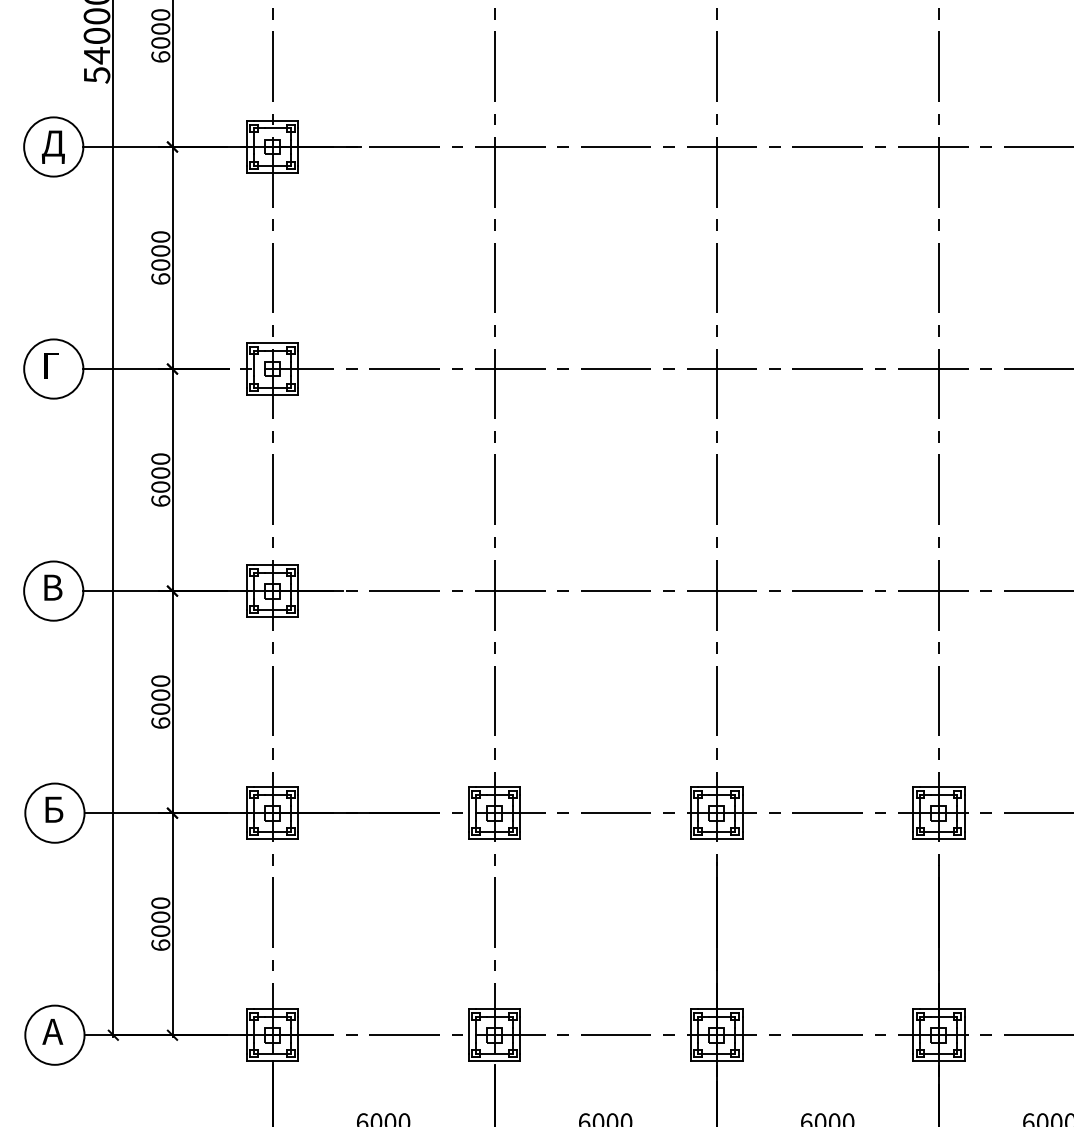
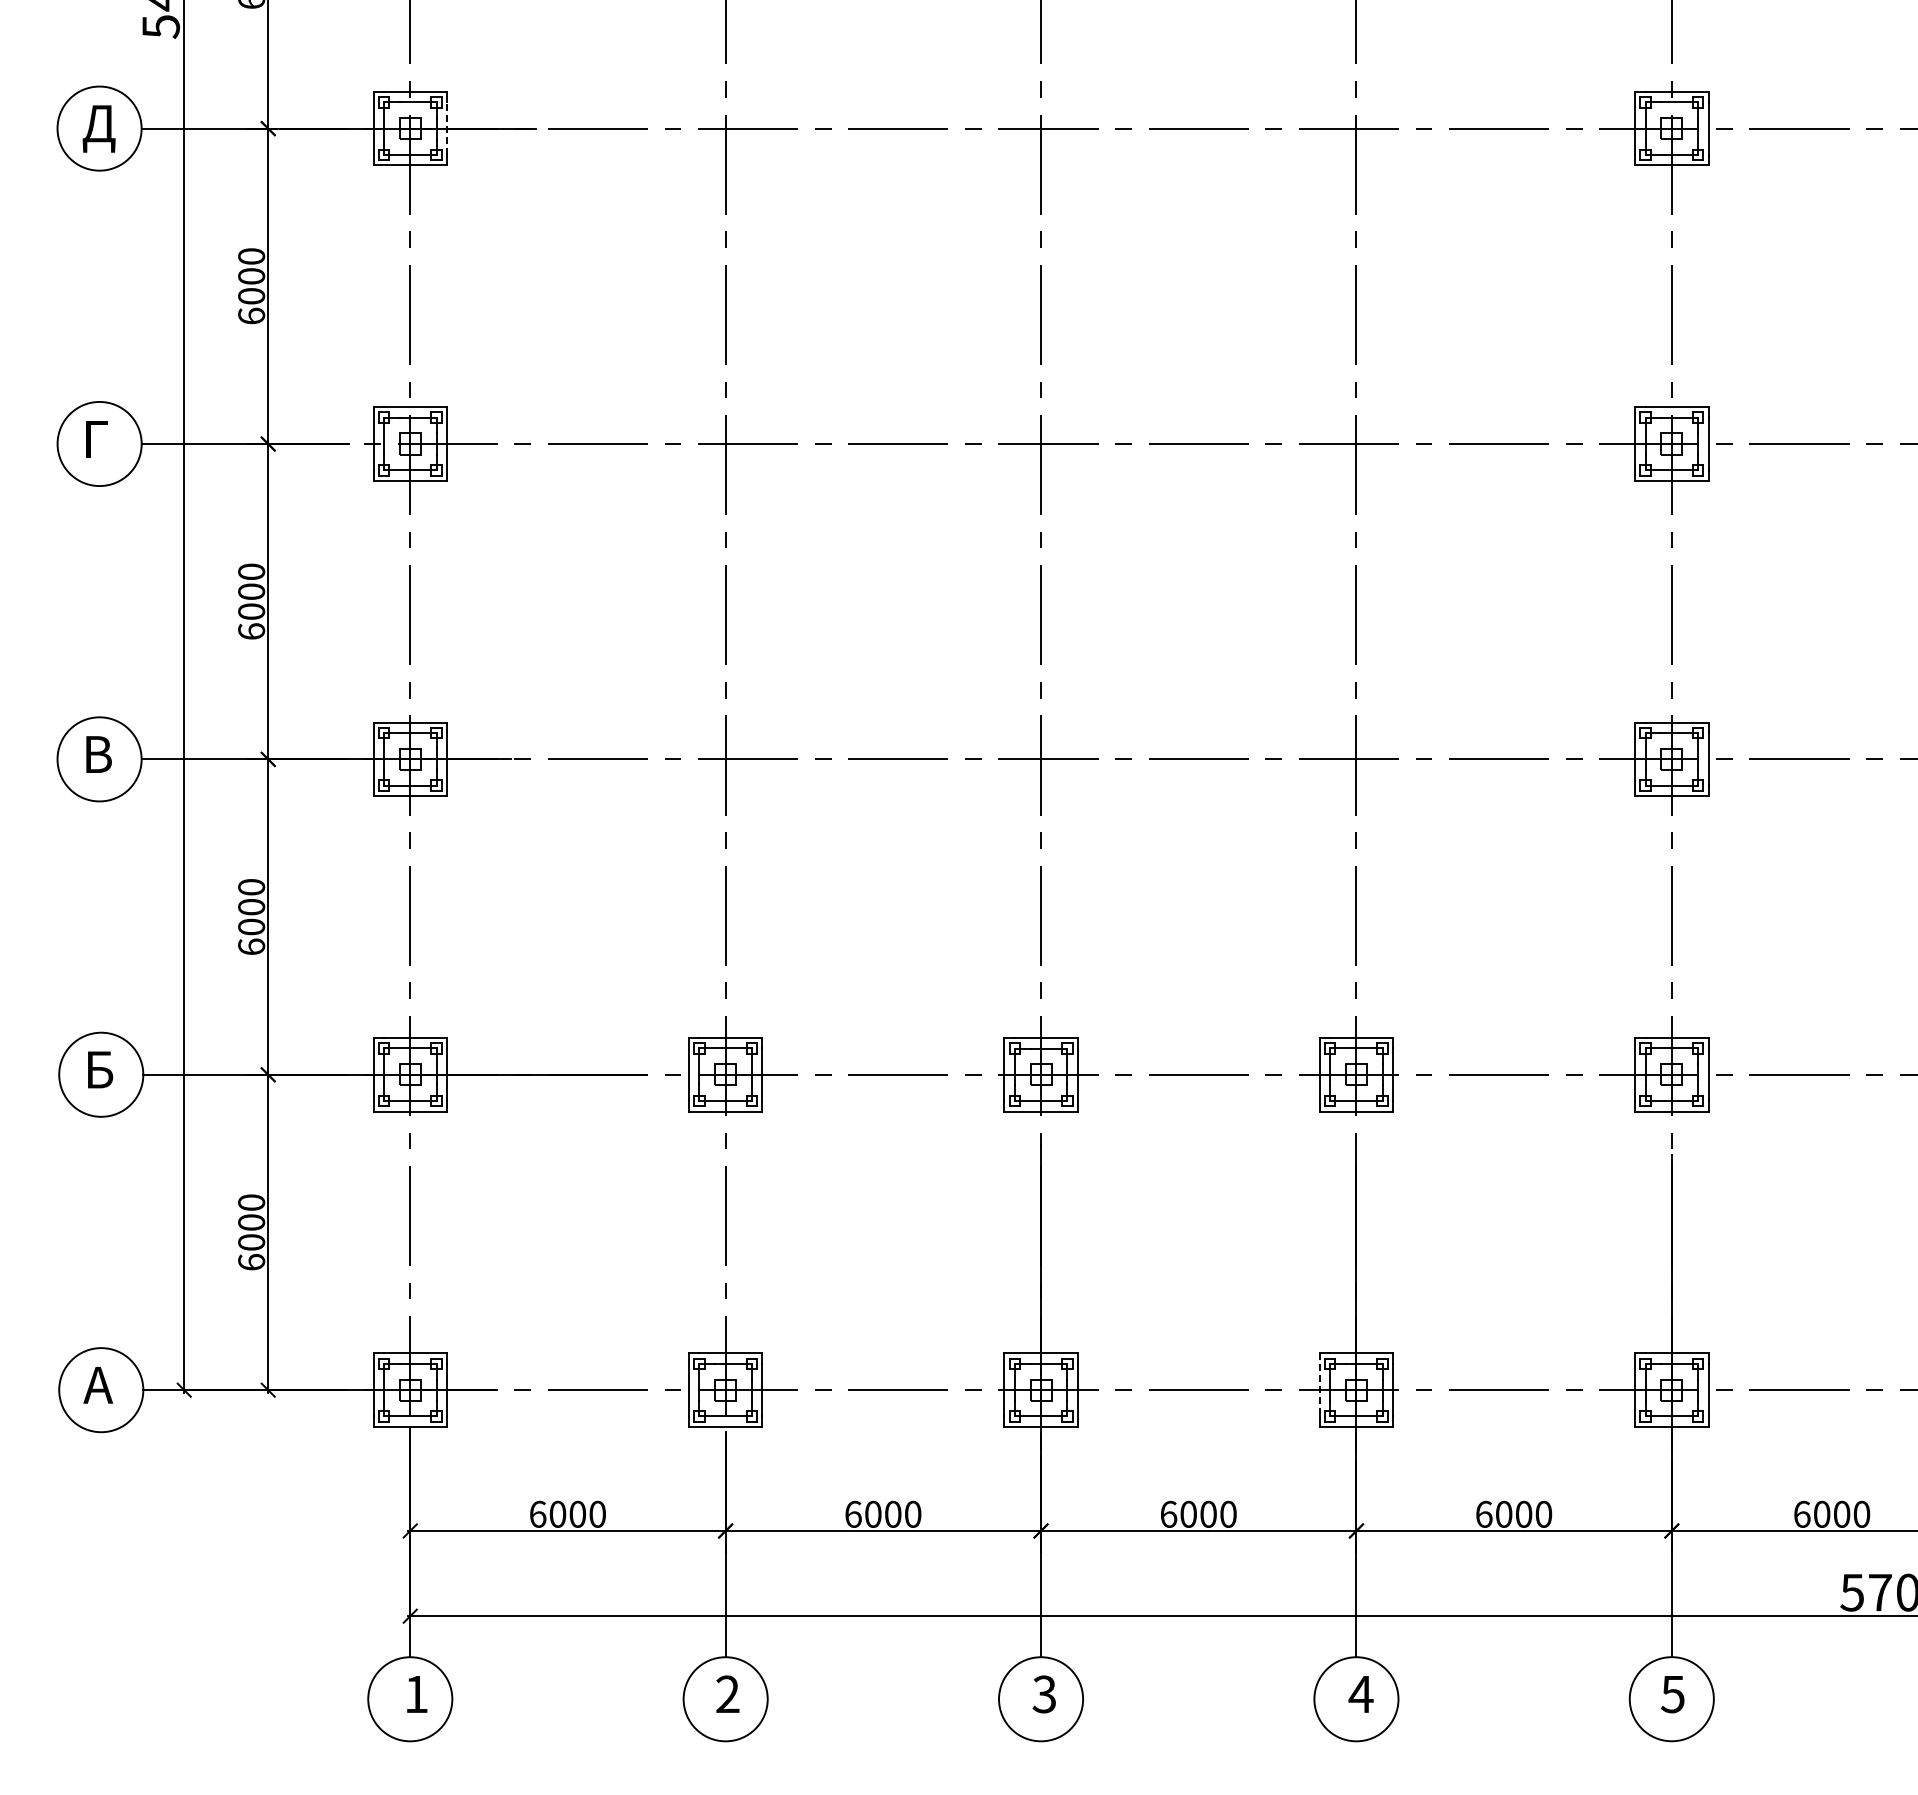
line: (298, 146) -> (447, 128), solid -> dashed
line: (912, 1031) -> (1319, 1384), solid -> dashed

